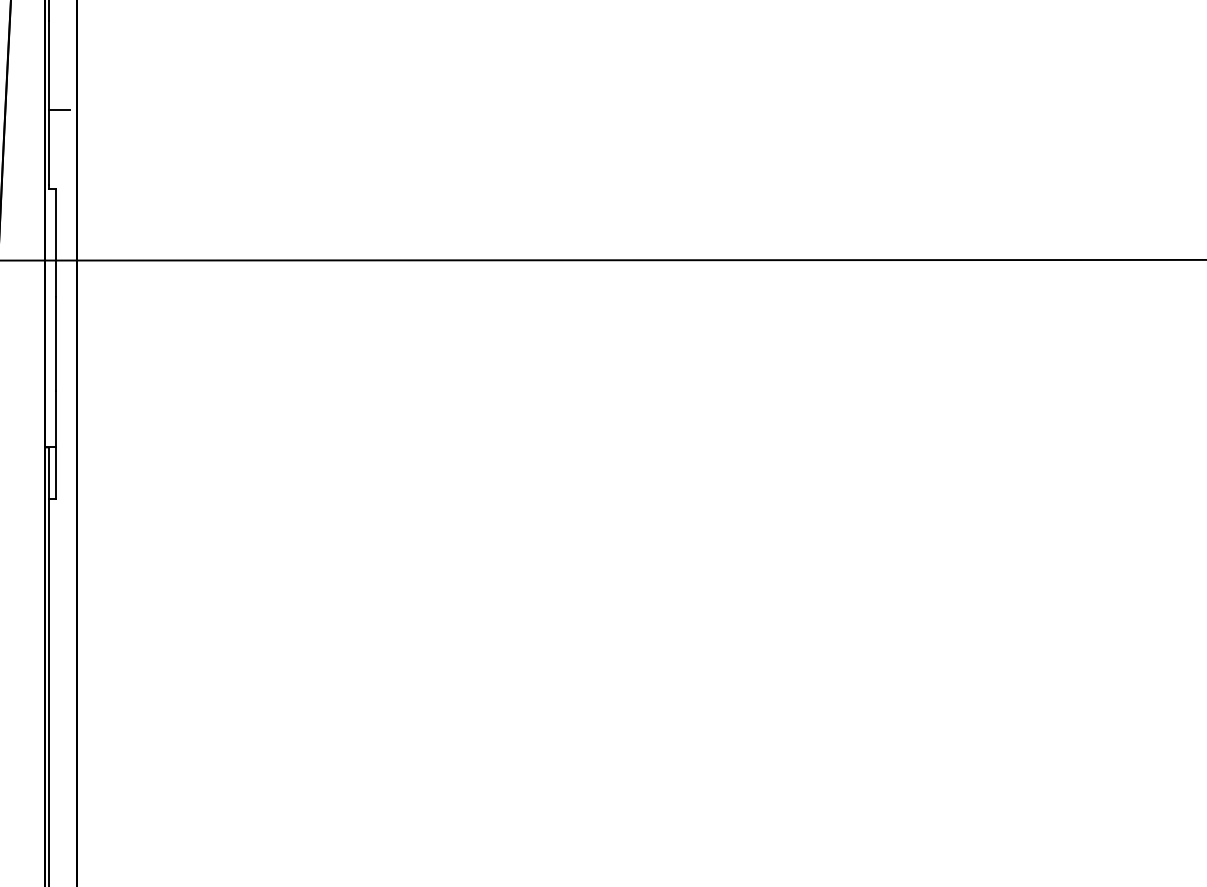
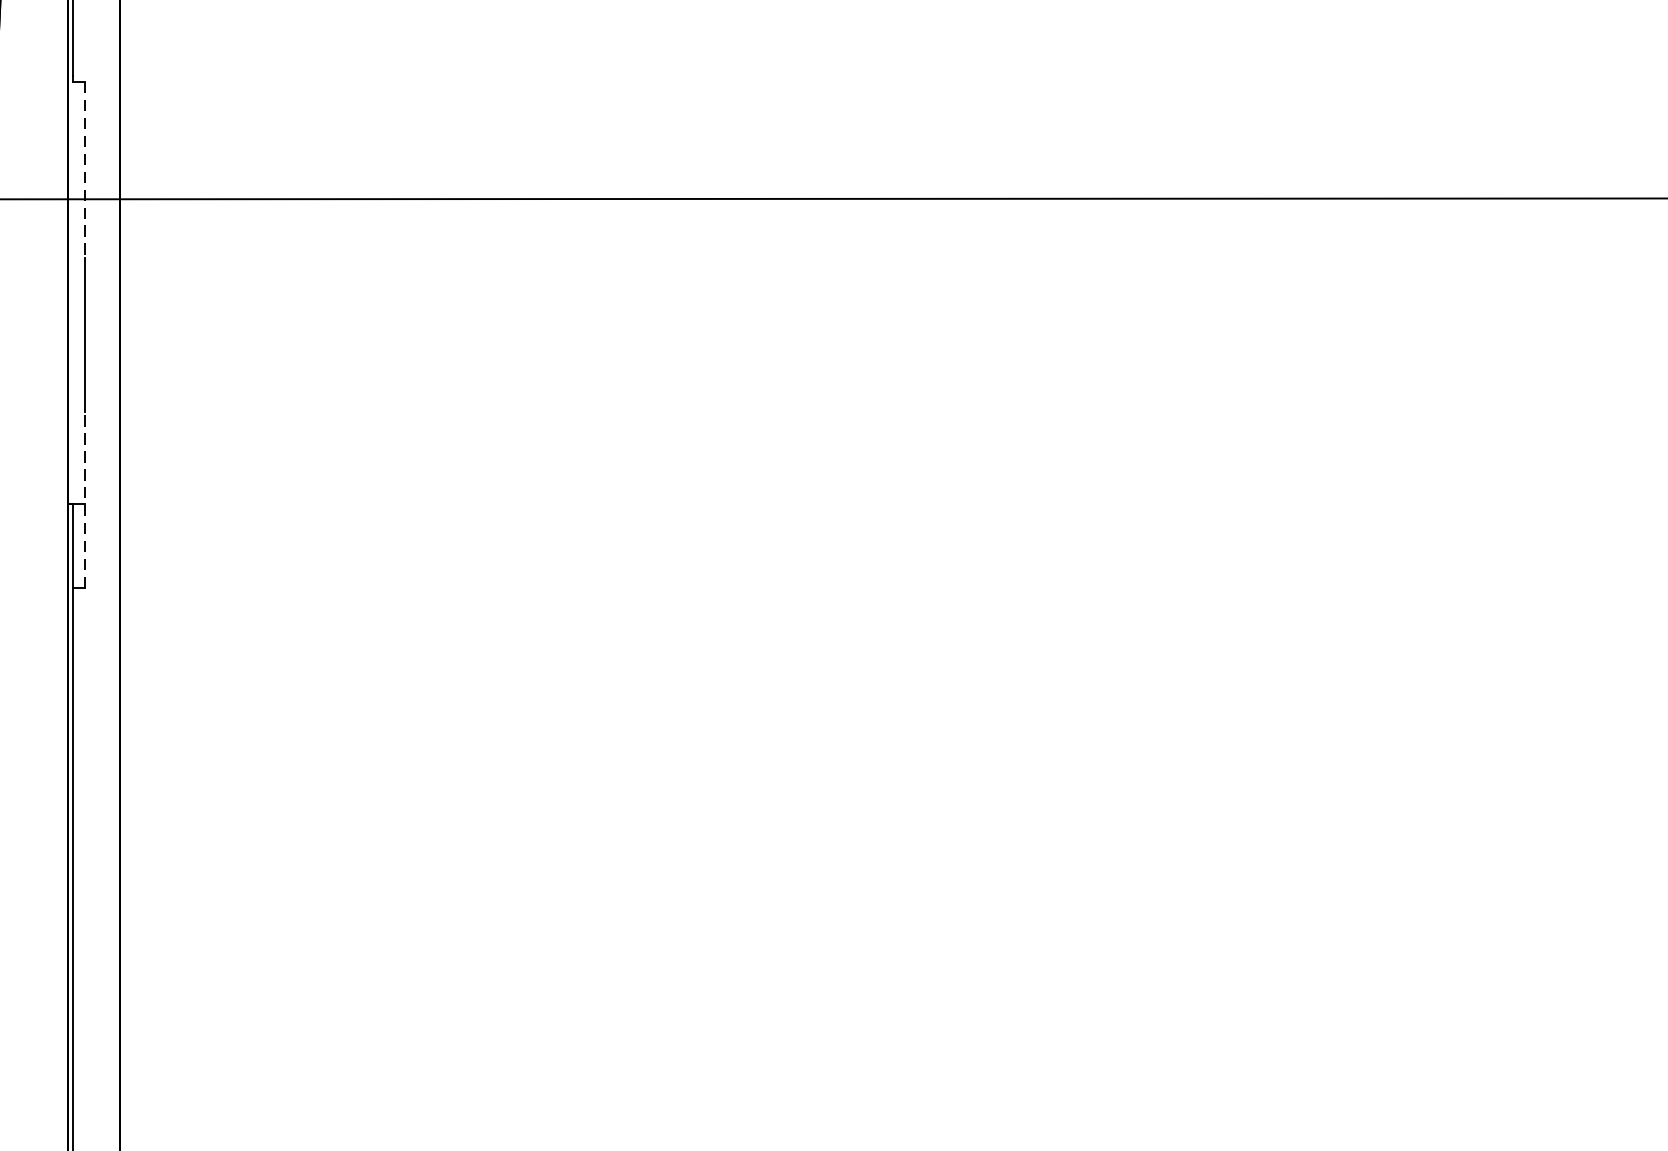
line: (55, 242) -> (84, 169), solid -> dashed
line: (55, 445) -> (84, 500), solid -> dashed

